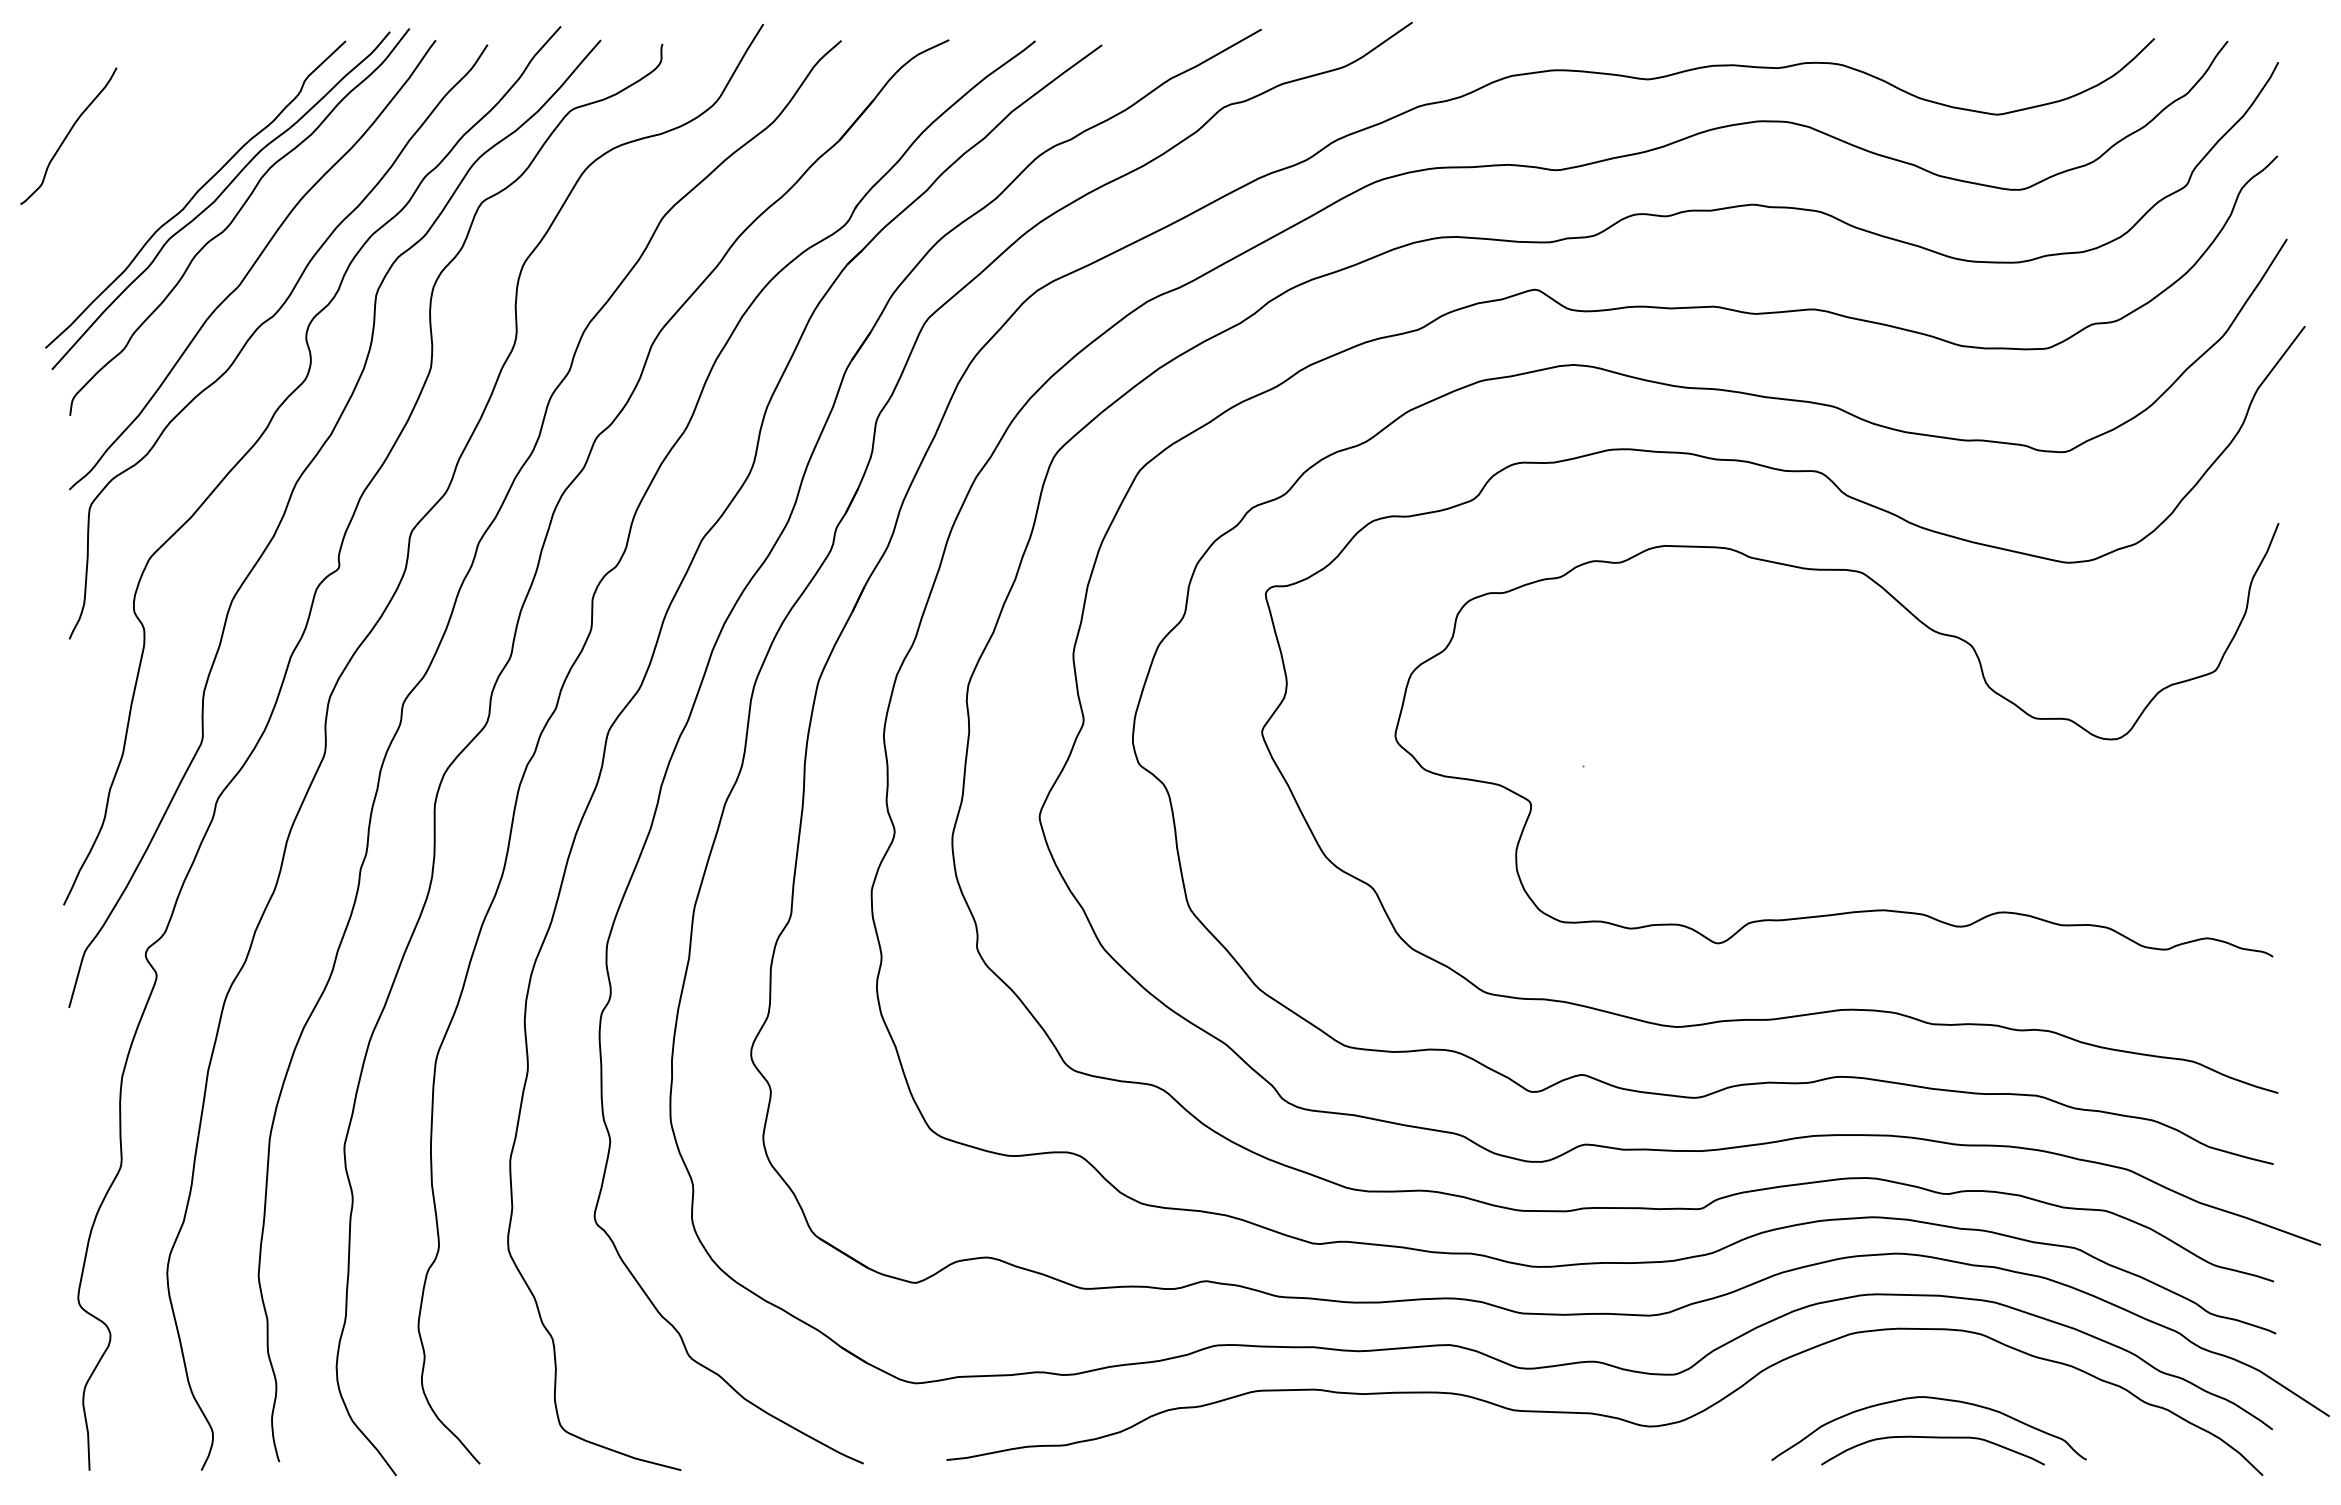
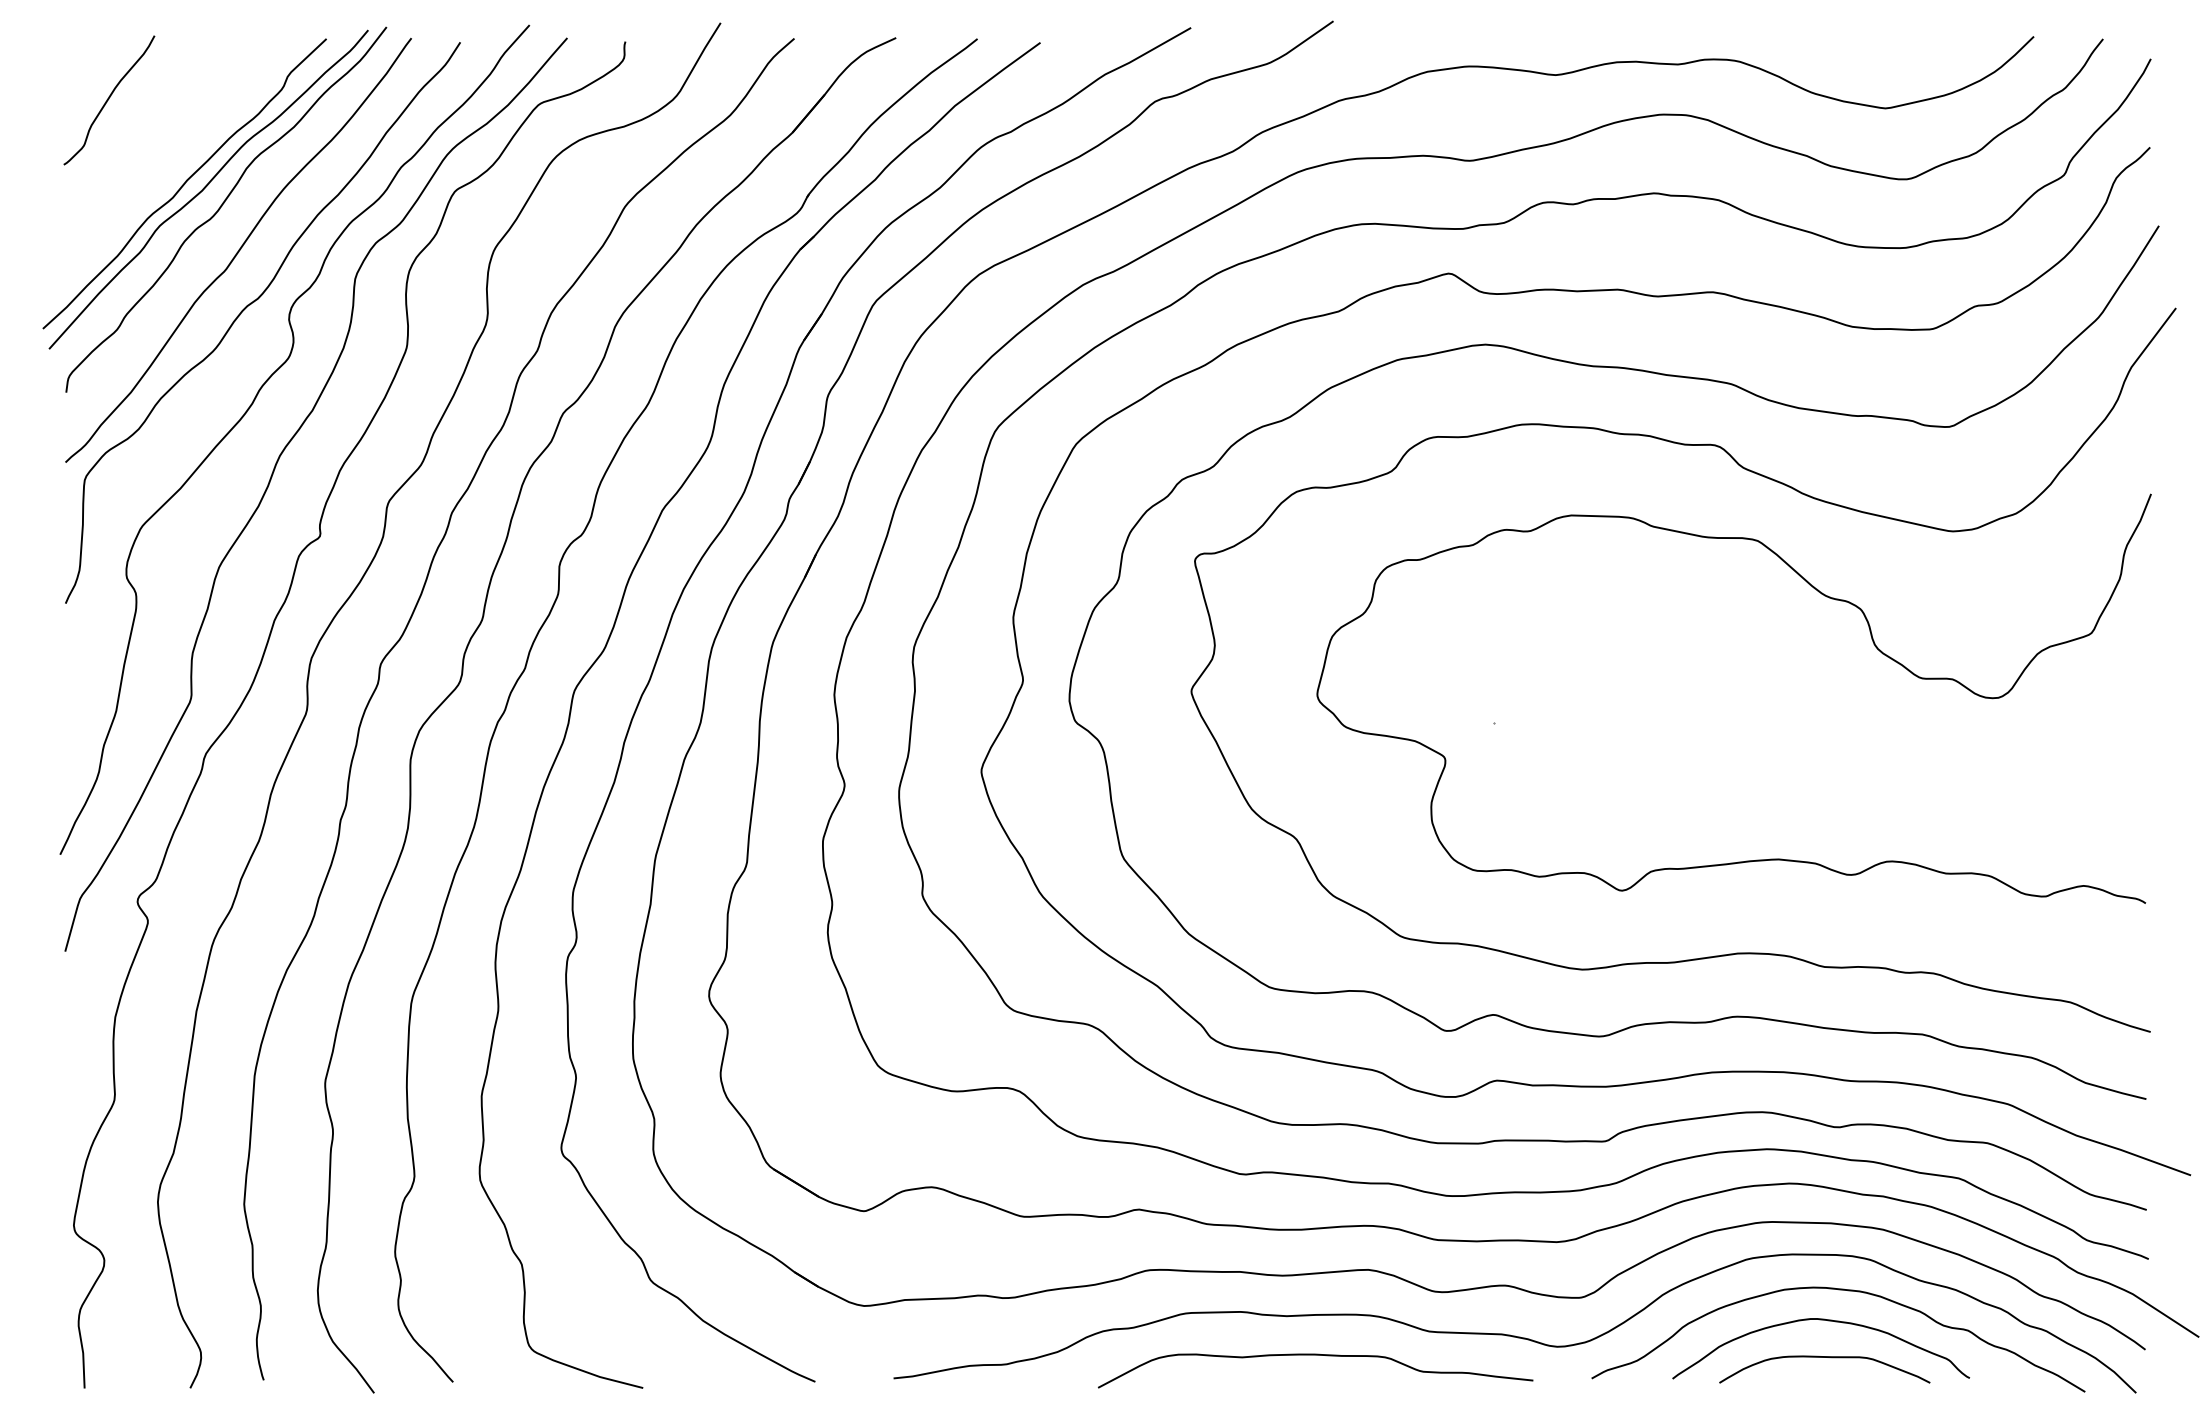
curve: (68, 135) -> (109, 99), moved
curve: (1953, 1367) -> (1844, 1291), added
curve: (1393, 1435) -> (1315, 1355), added

